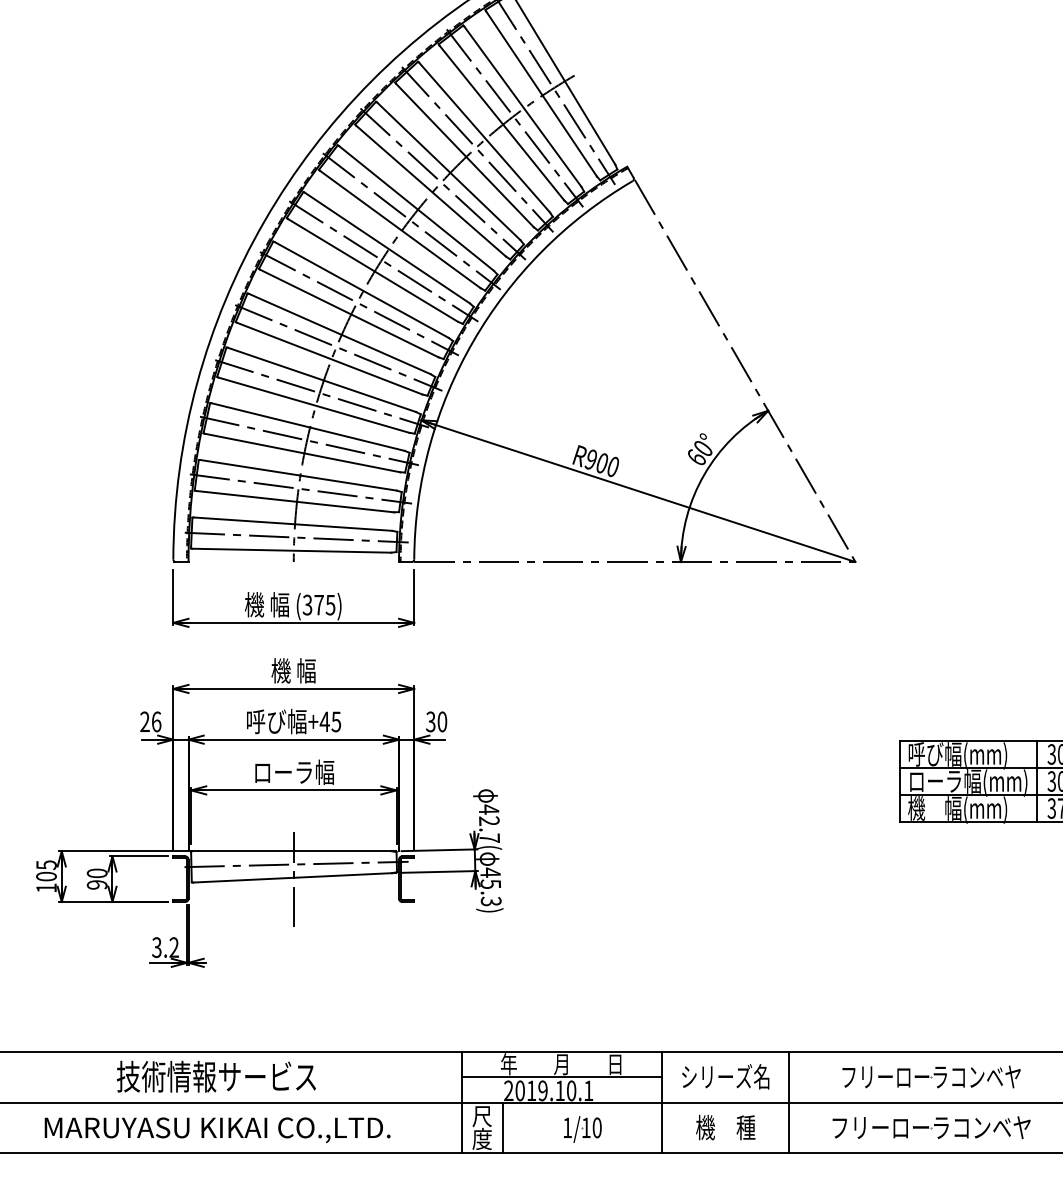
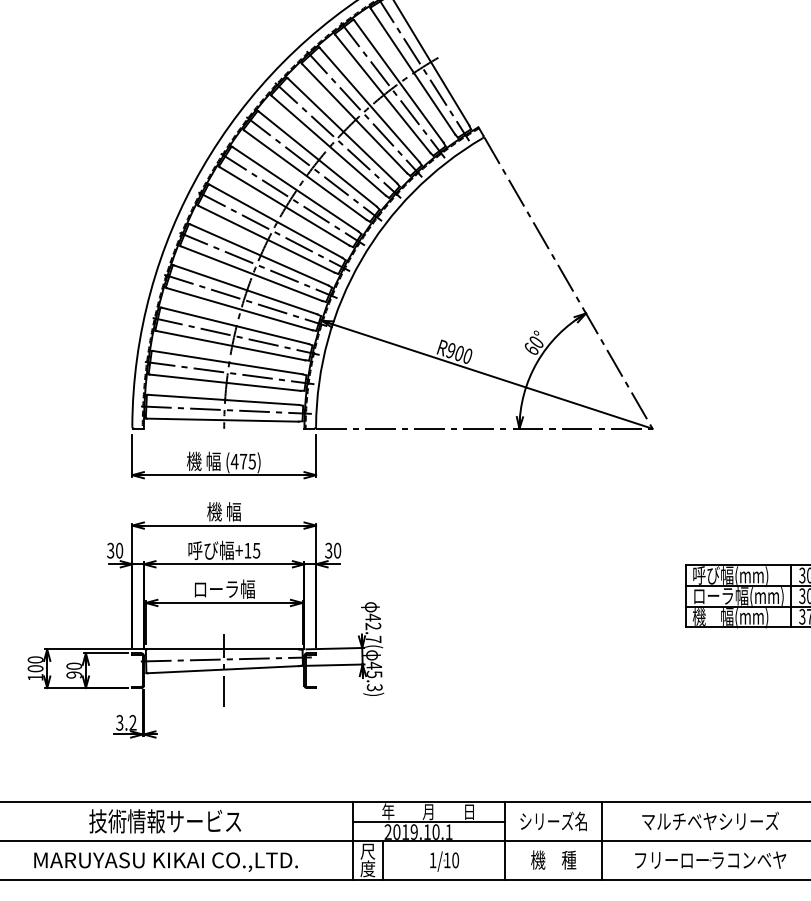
text: (307, 604) -> (234, 461), (375) -> (475)
text: (150, 721) -> (114, 550), 26 -> 30
text: (324, 721) -> (247, 550), +45 -> +15
text: (46, 865) -> (35, 660), 105 -> 100
text: (931, 1076) -> (710, 821), フリーローラコンベヤ -> マルチベヤシリーズ

